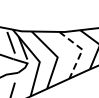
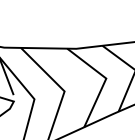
line: (82, 50) -> (106, 79), dashed -> solid

